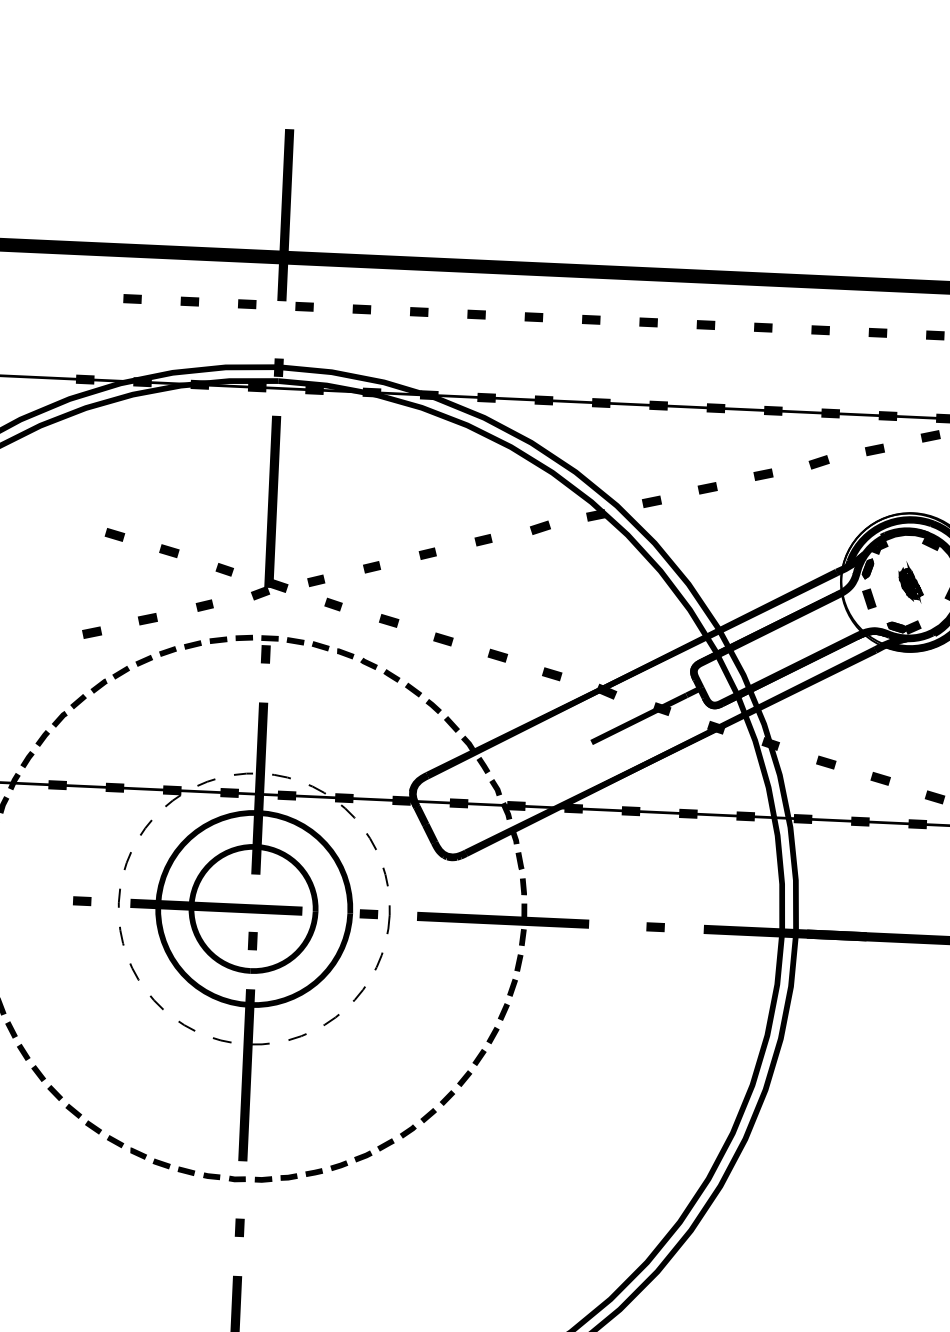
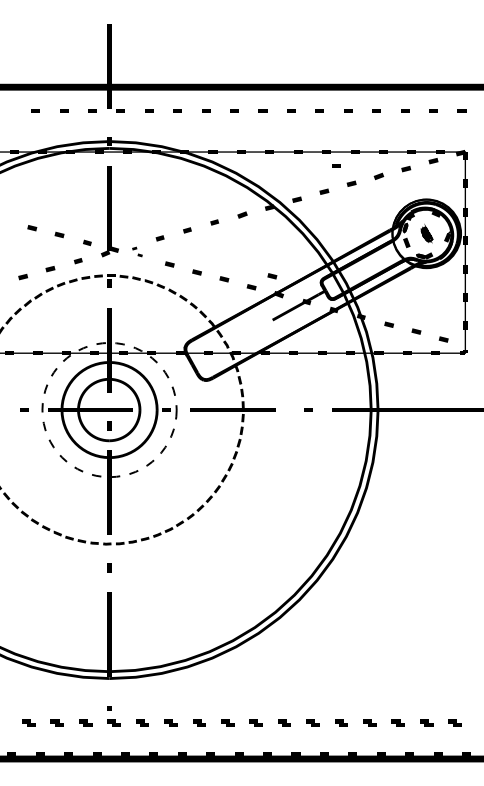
line: (734, 436) -> (336, 165), added
part: (325, 591) -> (137, 251), size x0.6
line: (595, 654) -> (272, 276), added

